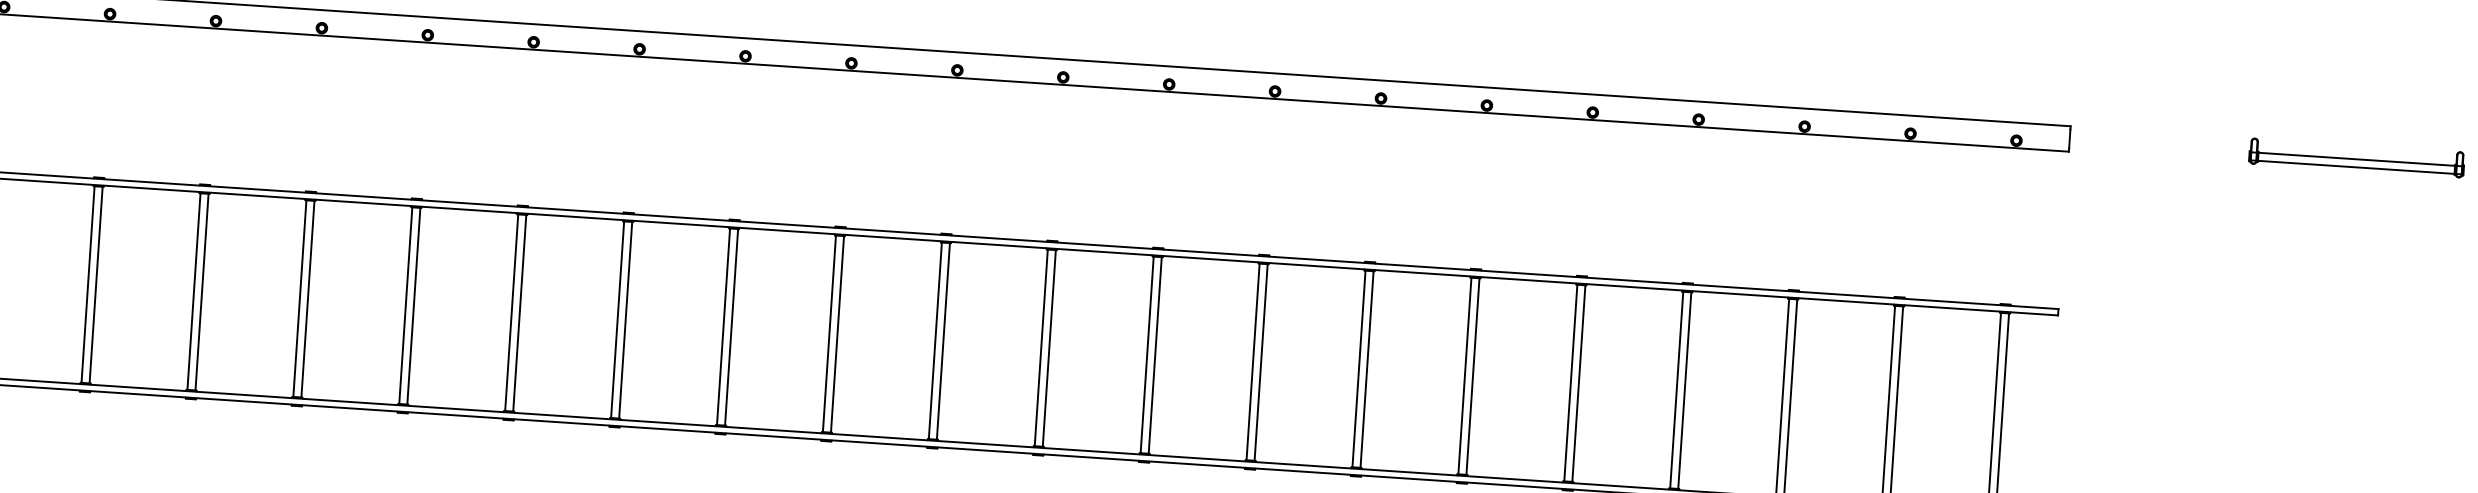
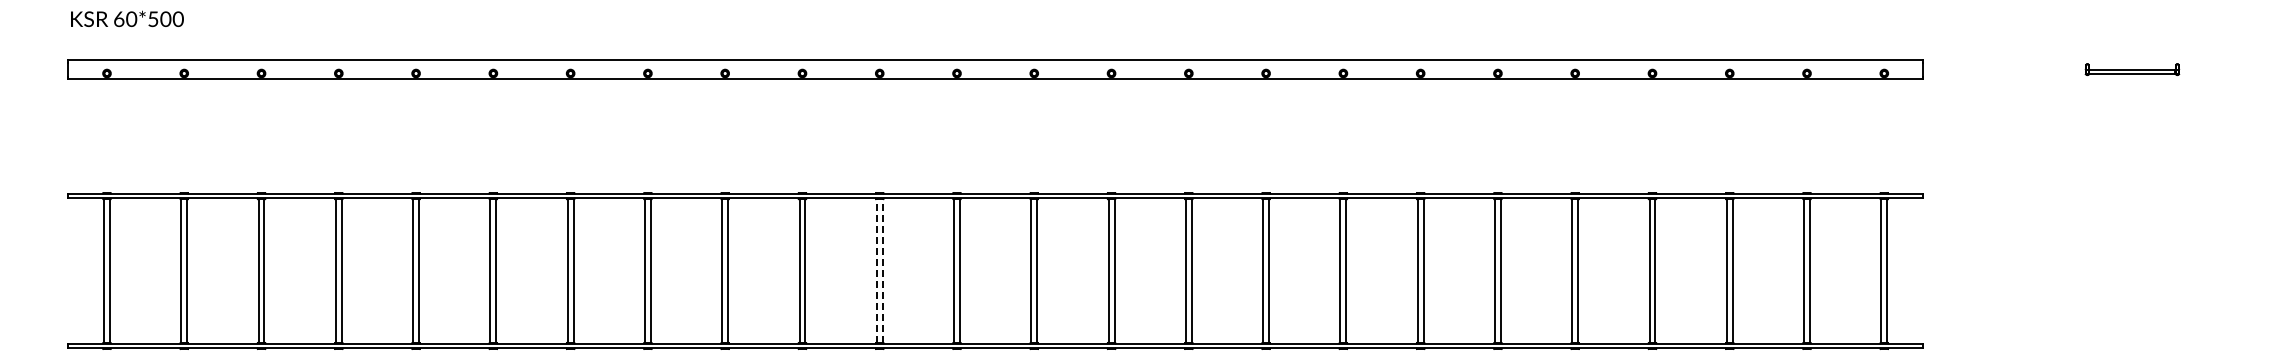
part: (2356, 157) -> (2132, 69), size x0.6
line: (617, 320) -> (876, 271), solid -> dashed
line: (625, 320) -> (882, 271), solid -> dashed

